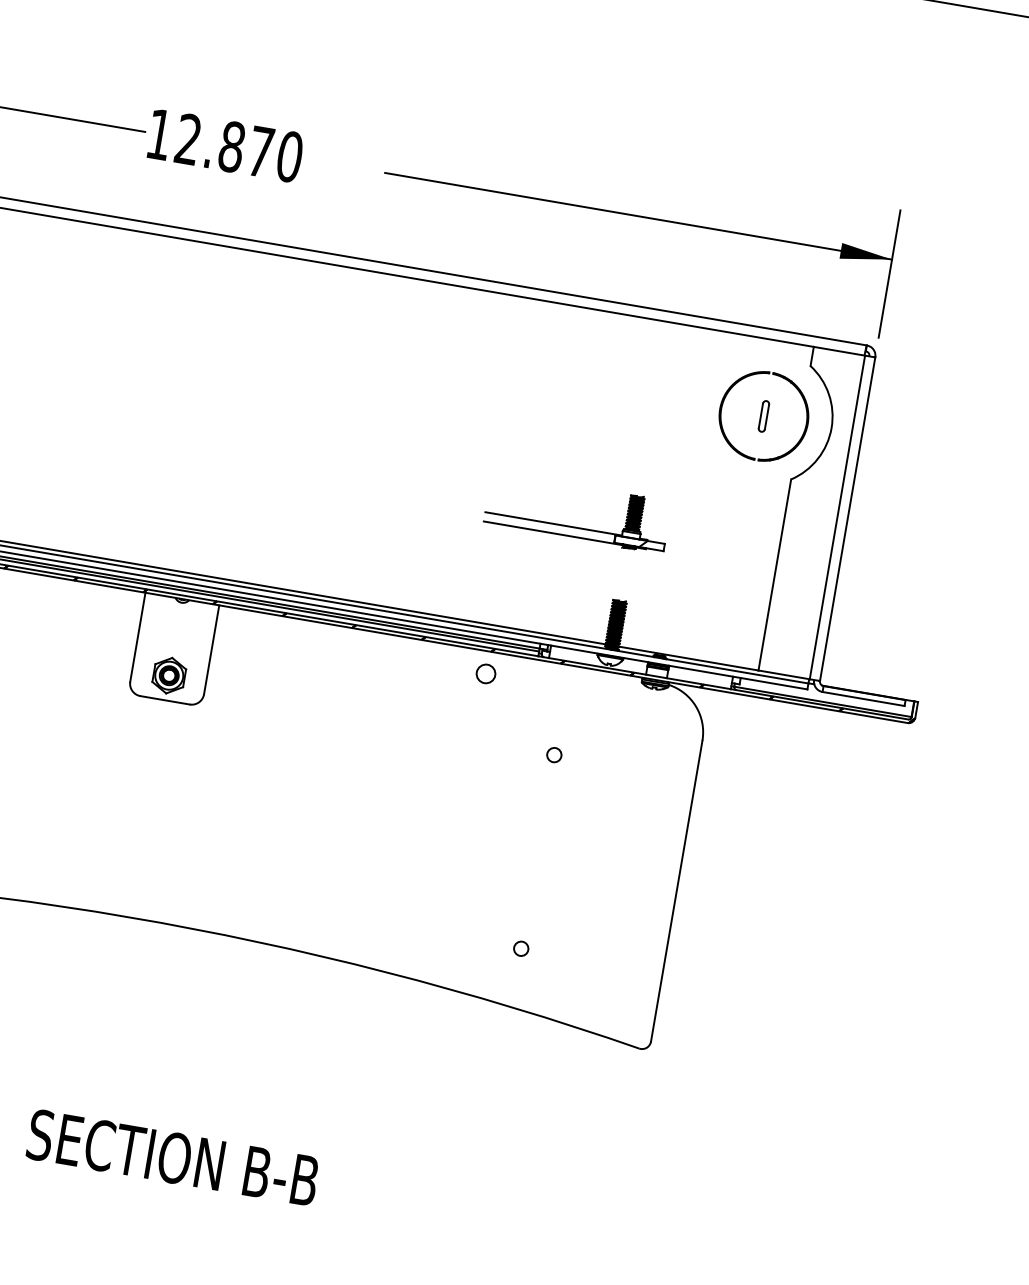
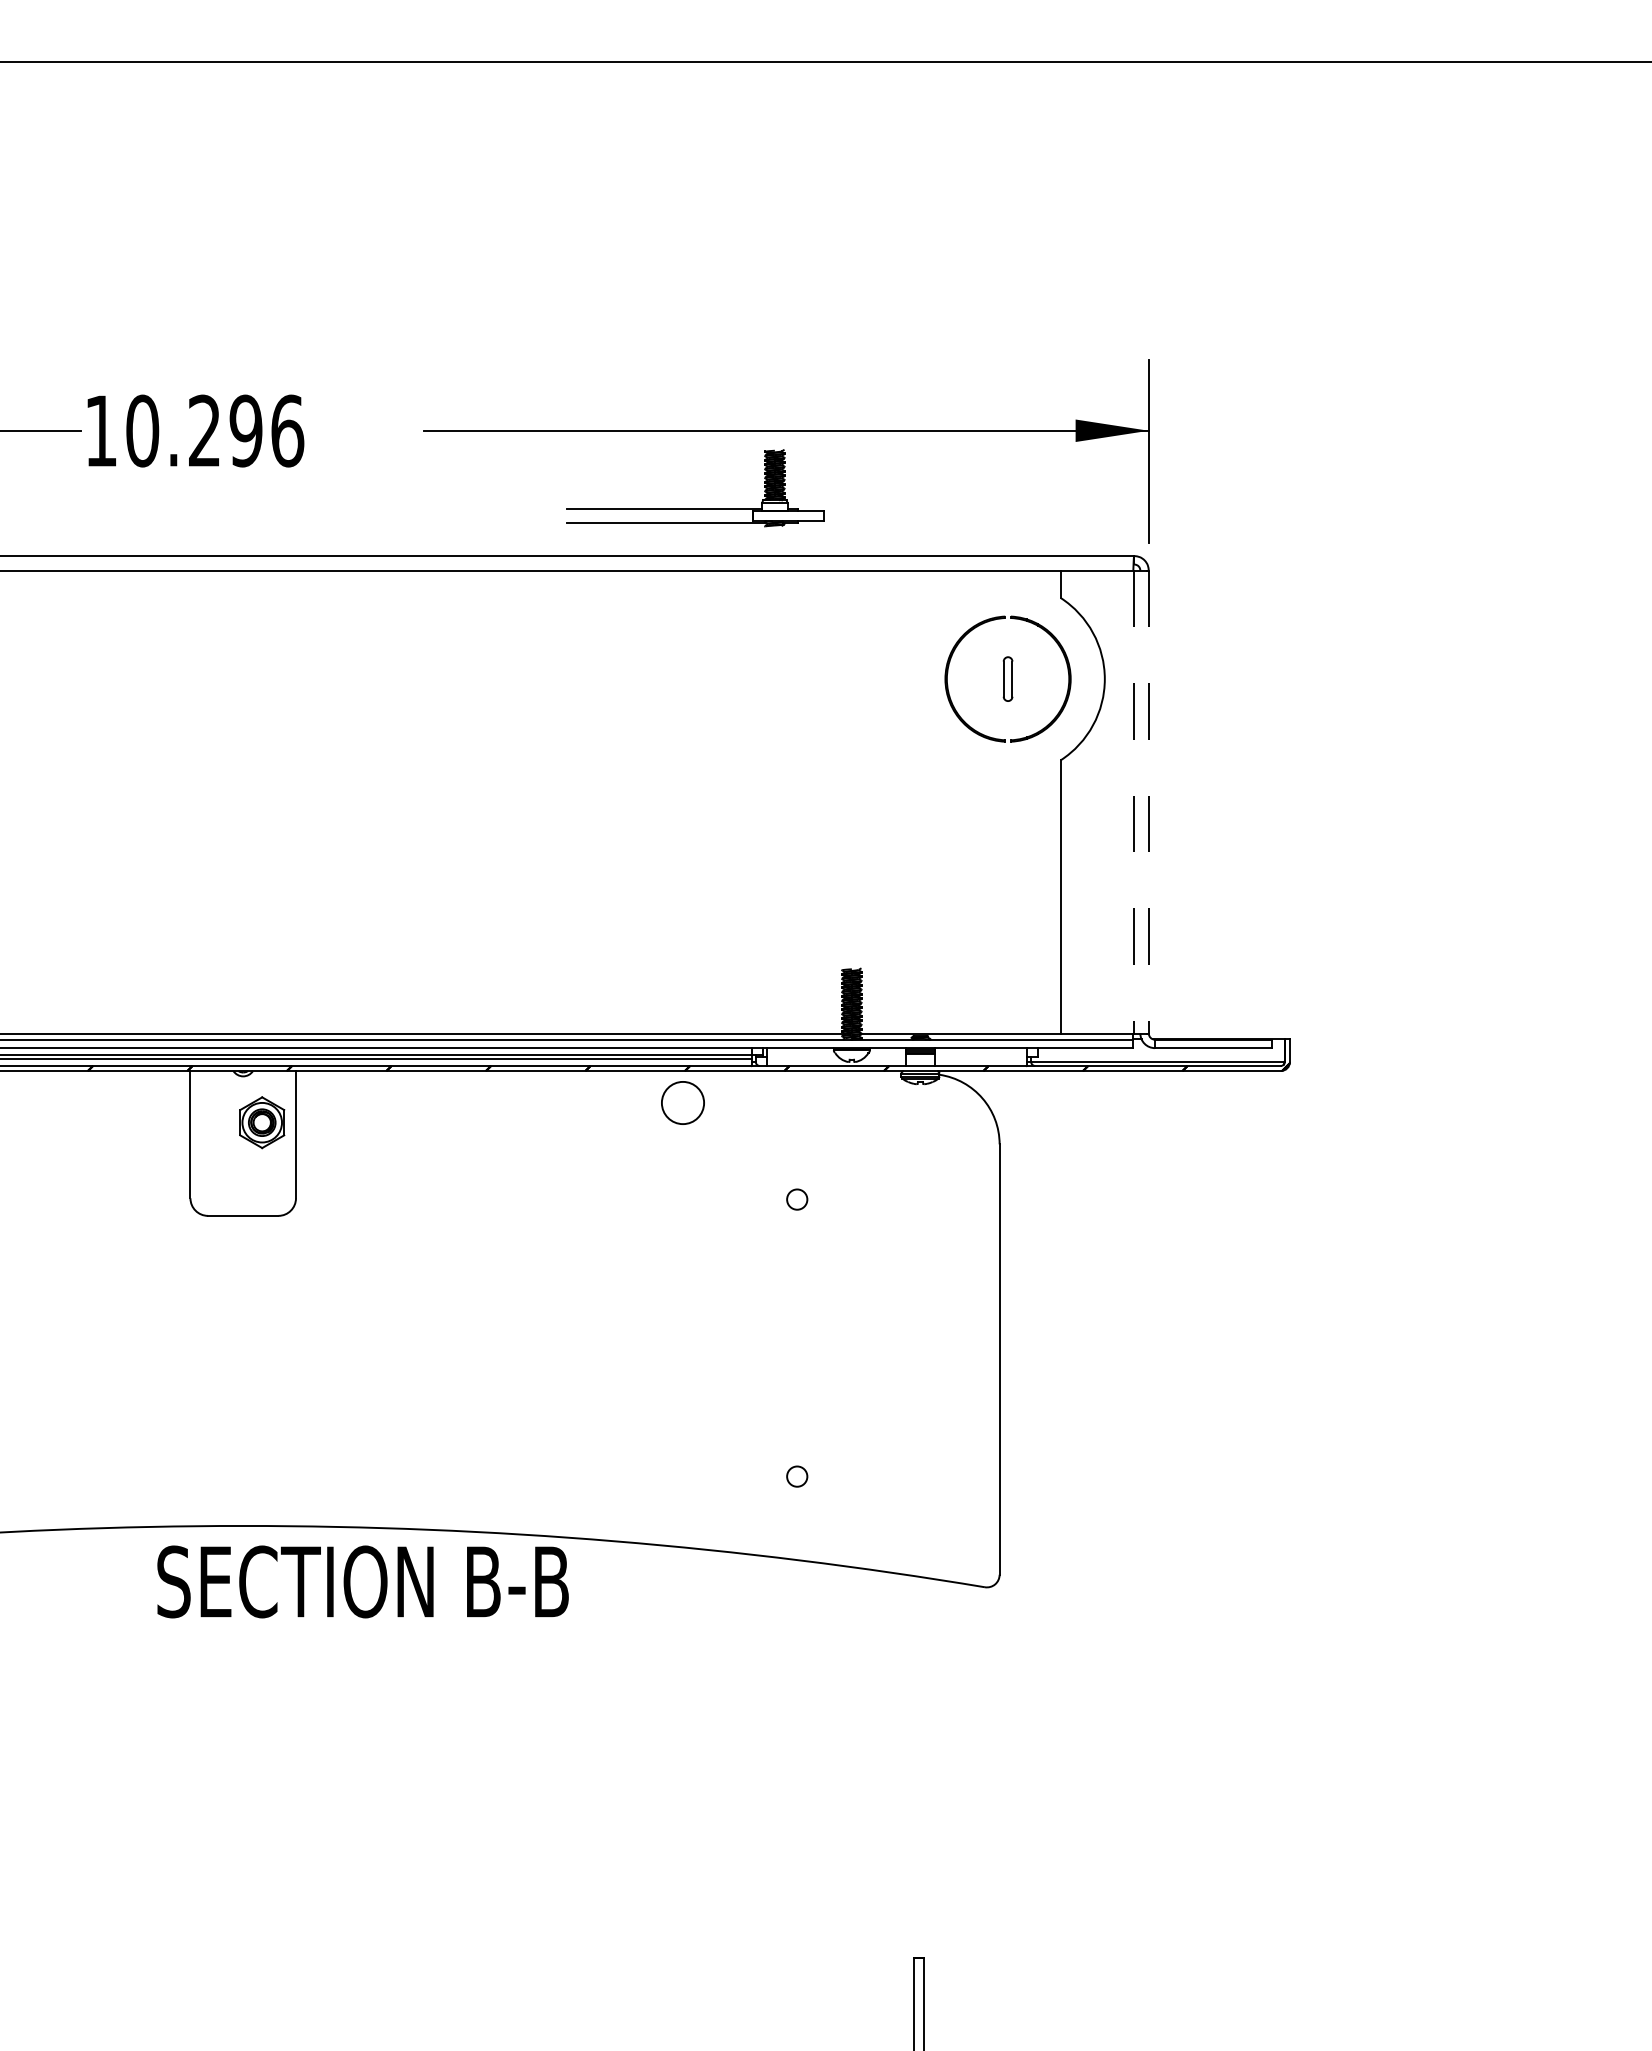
text: (239, 147) -> (215, 430), 12.870 -> 10.296
line: (837, 517) -> (1134, 802), solid -> dashed
line: (847, 519) -> (1148, 802), solid -> dashed
part: (575, 526) -> (695, 508), moved
circle: (485, 673) -> (682, 1102), size x1.6
part: (169, 675) -> (262, 1122), moved
text: (172, 1157) -> (362, 1581), moved

